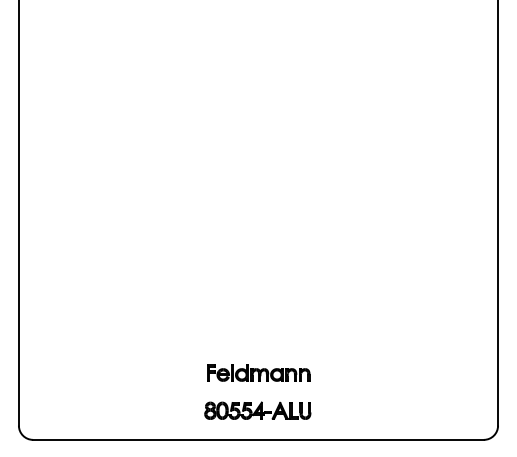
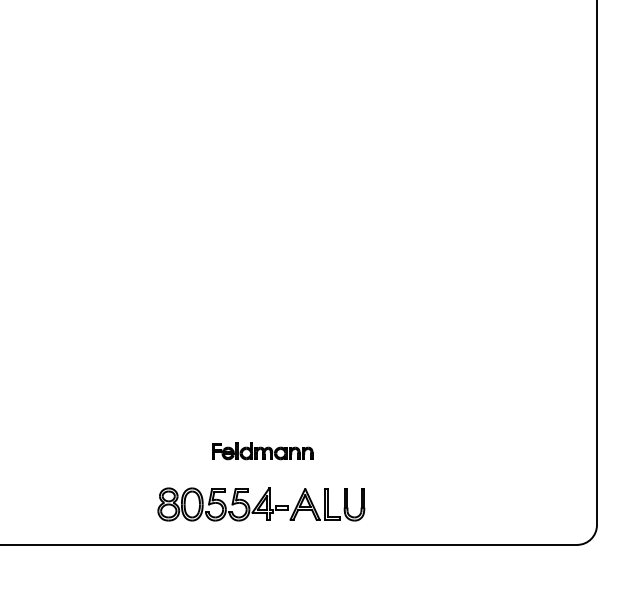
part: (258, 372) -> (262, 450), size x0.7
part: (257, 410) -> (261, 503), size x1.4

